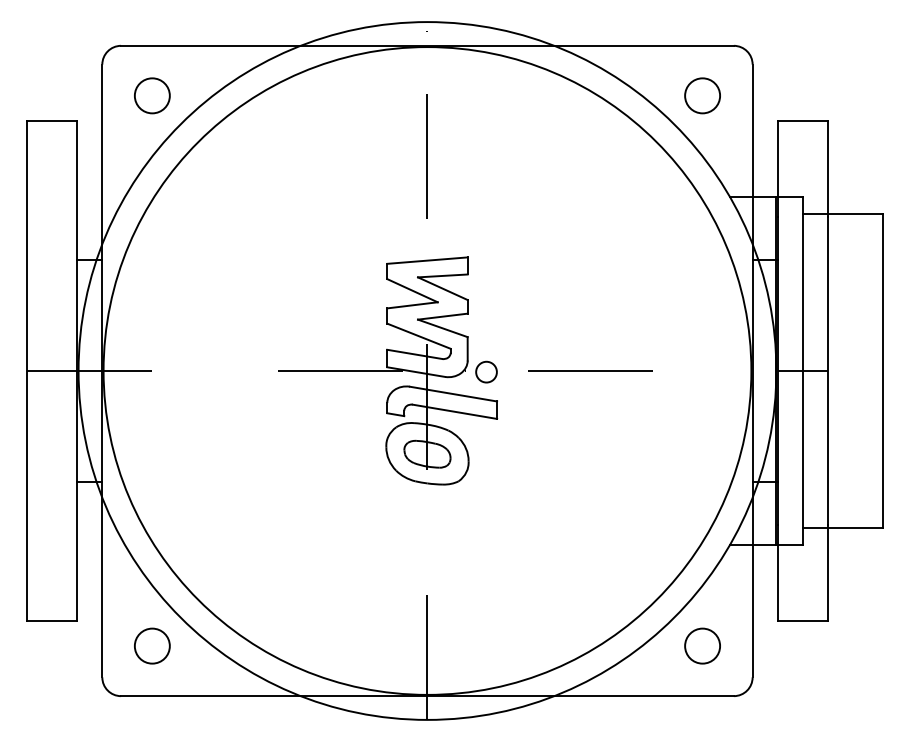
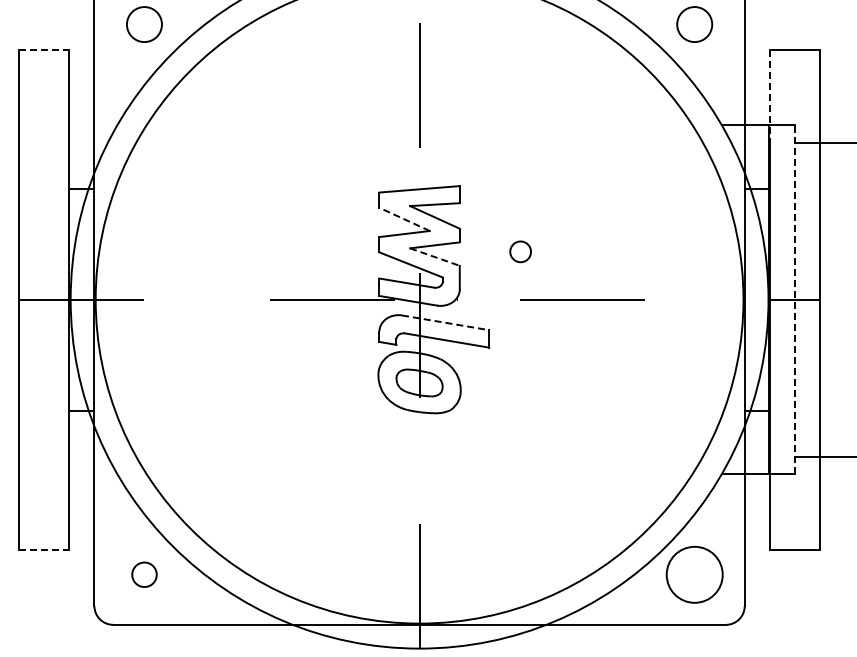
line: (52, 120) -> (44, 49), solid -> dashed
line: (777, 169) -> (769, 98), solid -> dashed
line: (412, 290) -> (404, 219), solid -> dashed
line: (443, 328) -> (435, 257), solid -> dashed
line: (803, 370) -> (795, 299), solid -> dashed
circle: (486, 371) -> (520, 251), moved
line: (454, 394) -> (446, 323), solid -> dashed
line: (52, 621) -> (44, 550), solid -> dashed
circle: (152, 645) -> (144, 574), size x0.7
circle: (702, 645) -> (694, 574), size x1.6

